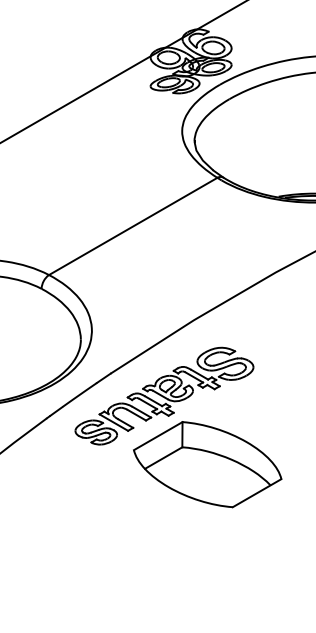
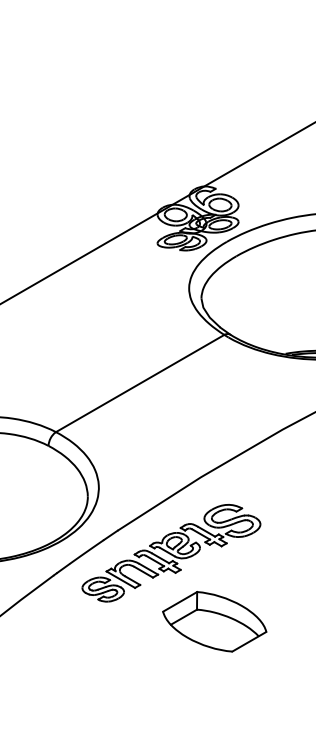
part: (207, 464) -> (214, 621), size x0.7

